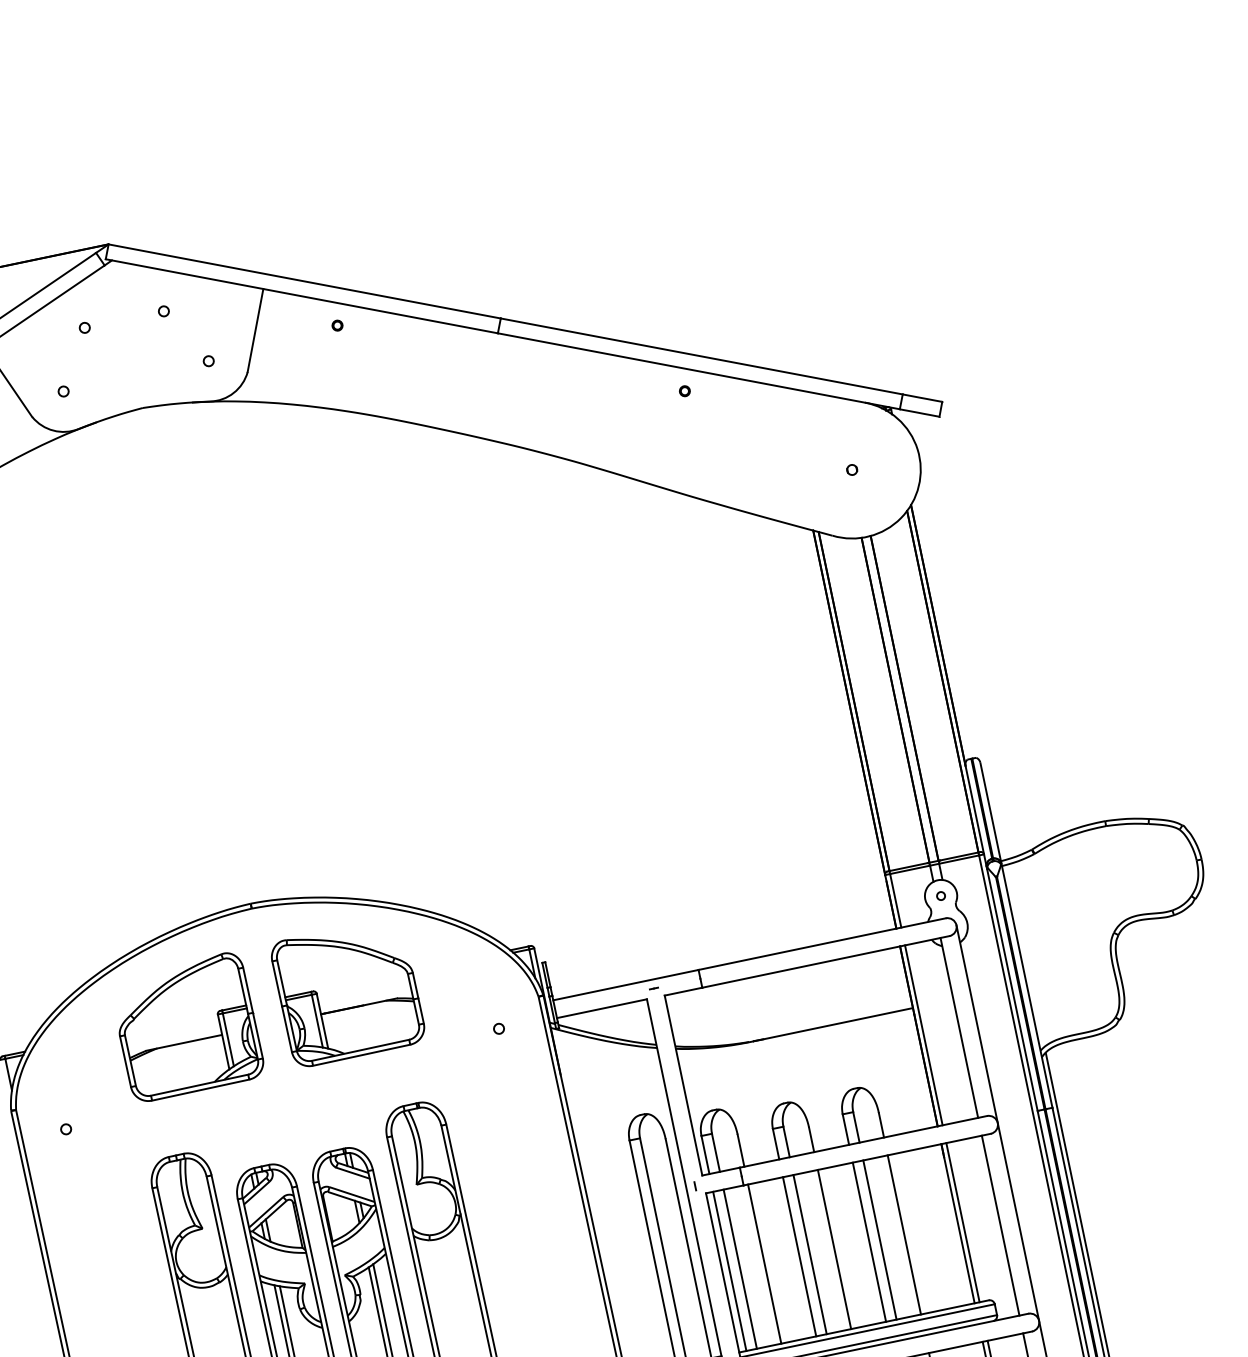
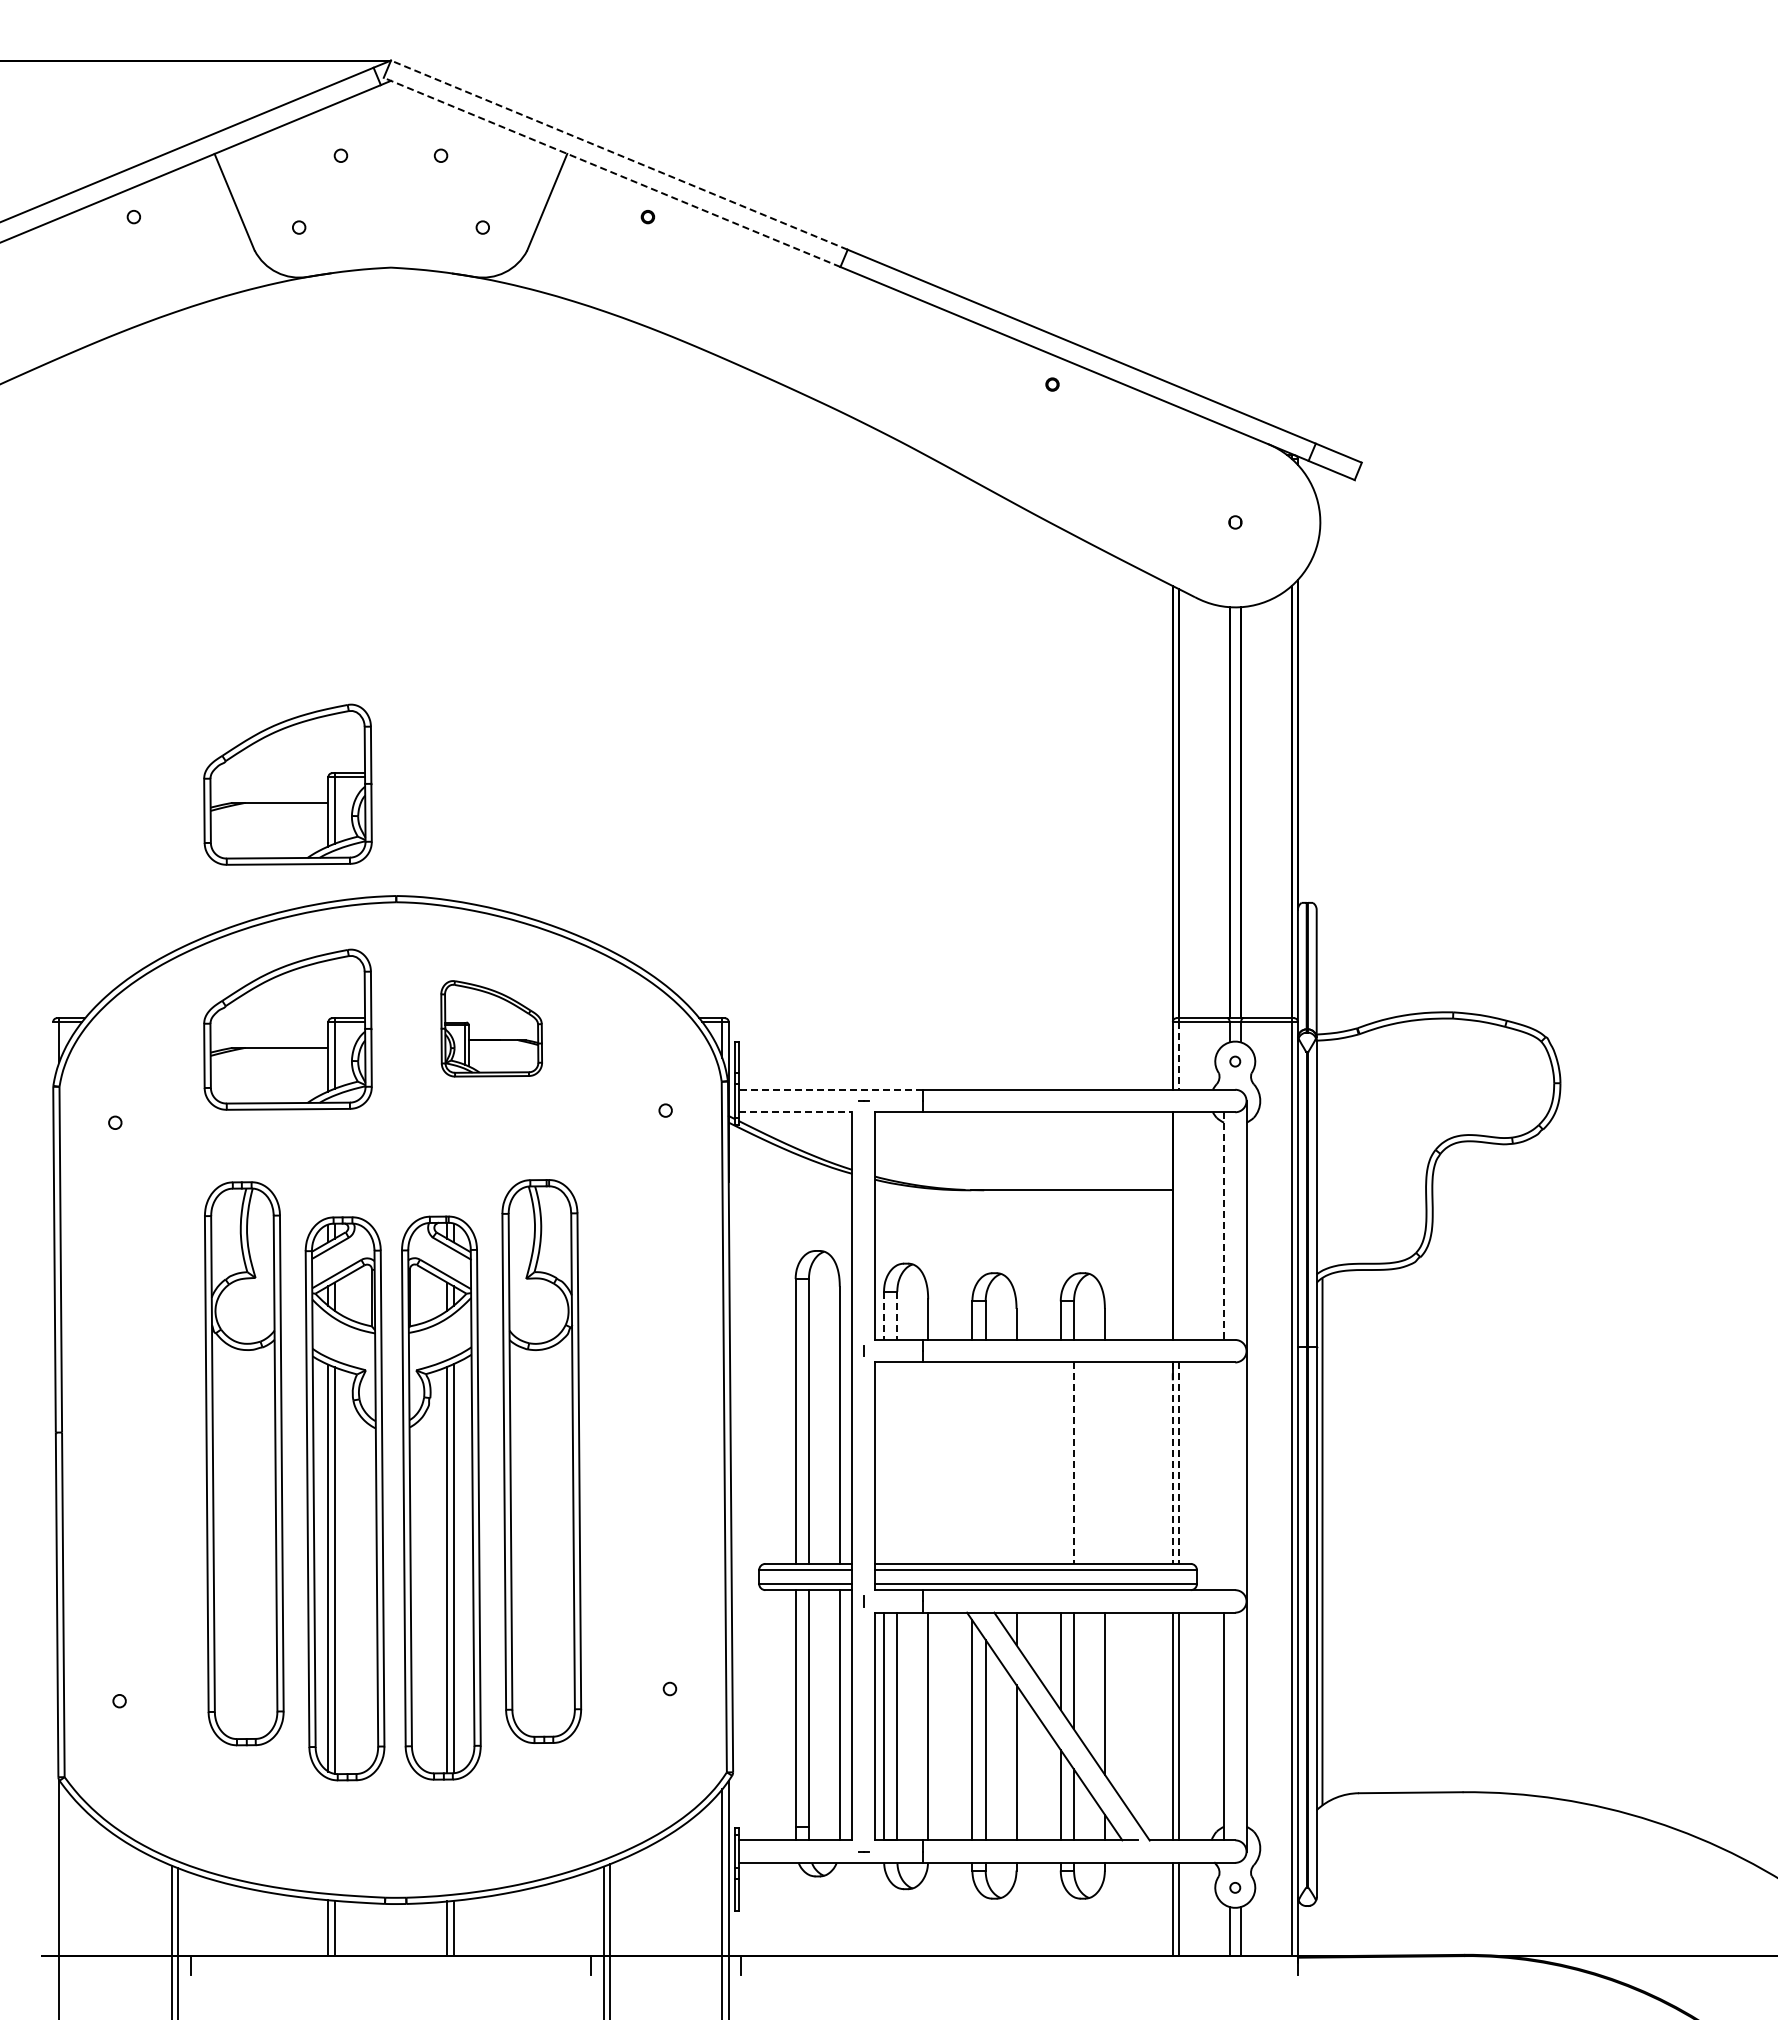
line: (303, 281) -> (618, 154), solid -> dashed
line: (301, 296) -> (611, 172), solid -> dashed
part: (146, 833) -> (287, 784), added
line: (895, 900) -> (1179, 1055), solid -> dashed
line: (625, 984) -> (830, 1089), solid -> dashed
part: (347, 992) -> (491, 1028), size x0.6
line: (601, 1008) -> (795, 1112), solid -> dashed
line: (959, 1028) -> (1224, 1226), solid -> dashed
line: (924, 1034) -> (1179, 1225), removed
line: (716, 1153) -> (897, 1316), solid -> dashed
line: (705, 1155) -> (884, 1316), solid -> dashed
line: (963, 1222) -> (1179, 1463), solid -> dashed
line: (957, 1224) -> (1172, 1463), solid -> dashed
line: (1001, 1225) -> (1224, 1476), removed
line: (903, 1234) -> (1104, 1462), removed
line: (880, 1240) -> (1074, 1463), solid -> dashed
line: (869, 1241) -> (1060, 1462), removed
line: (834, 1248) -> (1016, 1462), removed
line: (809, 1254) -> (985, 1462), removed
line: (799, 1256) -> (972, 1462), removed
line: (764, 1263) -> (928, 1462), removed
line: (740, 1268) -> (897, 1462), removed
line: (730, 1270) -> (884, 1462), removed

